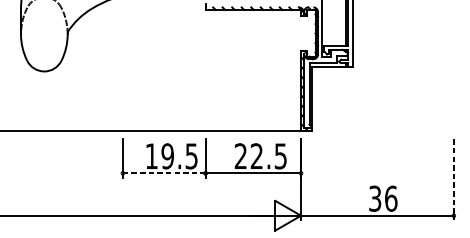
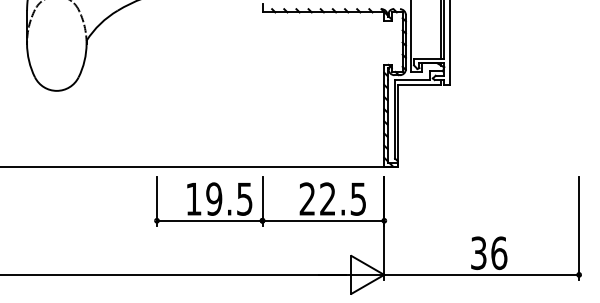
line: (164, 173) -> (209, 220), dashed -> solid
line: (454, 180) -> (579, 229), dashed -> solid

